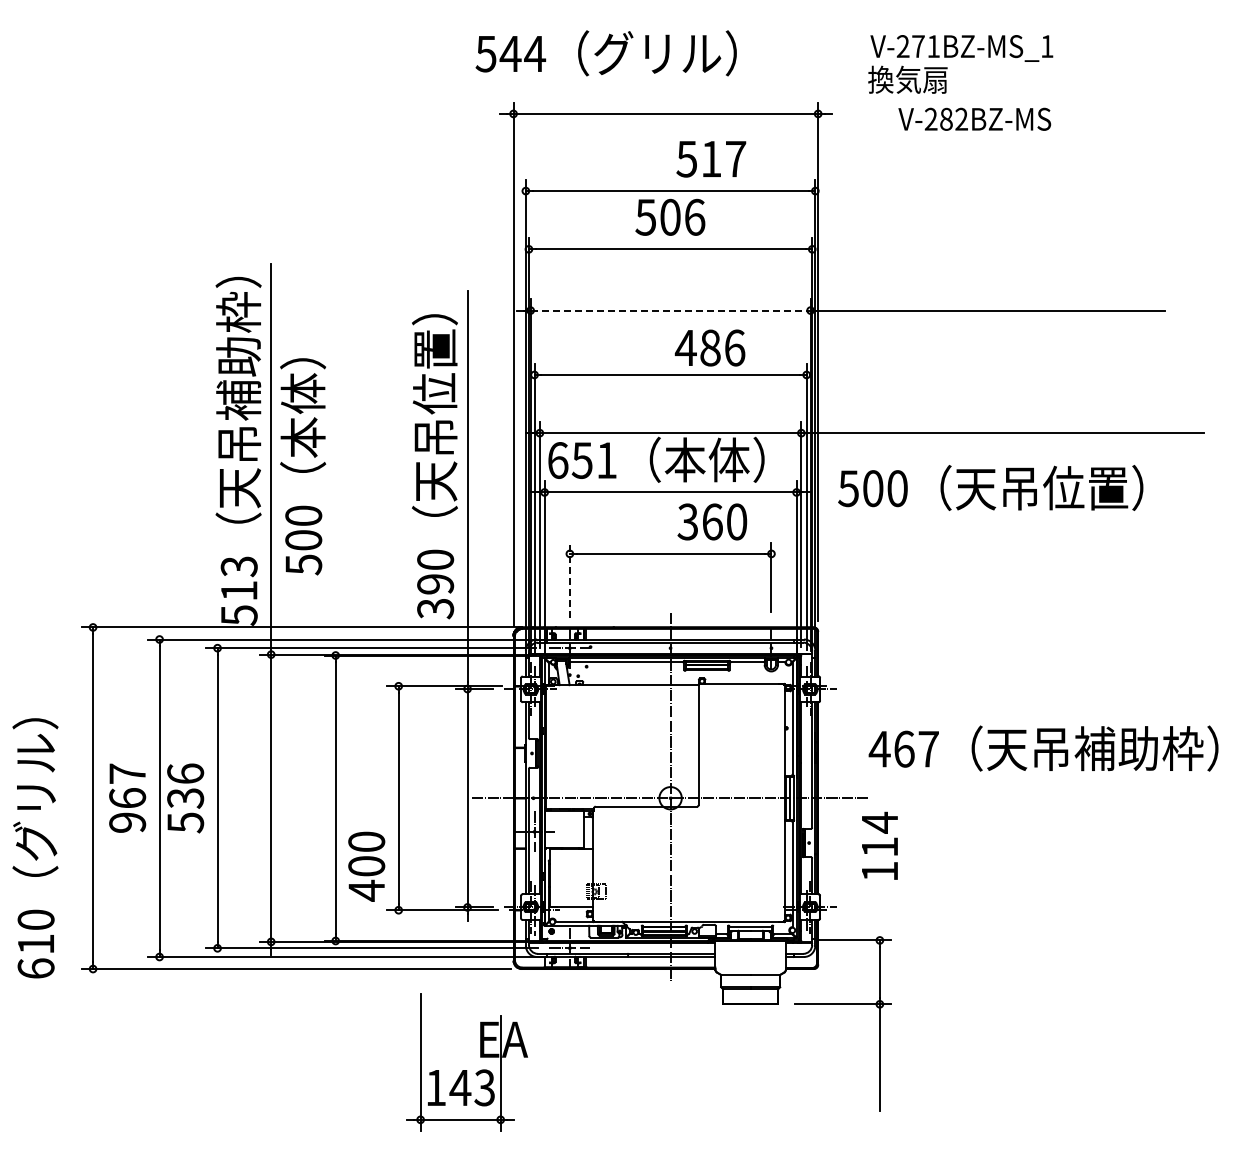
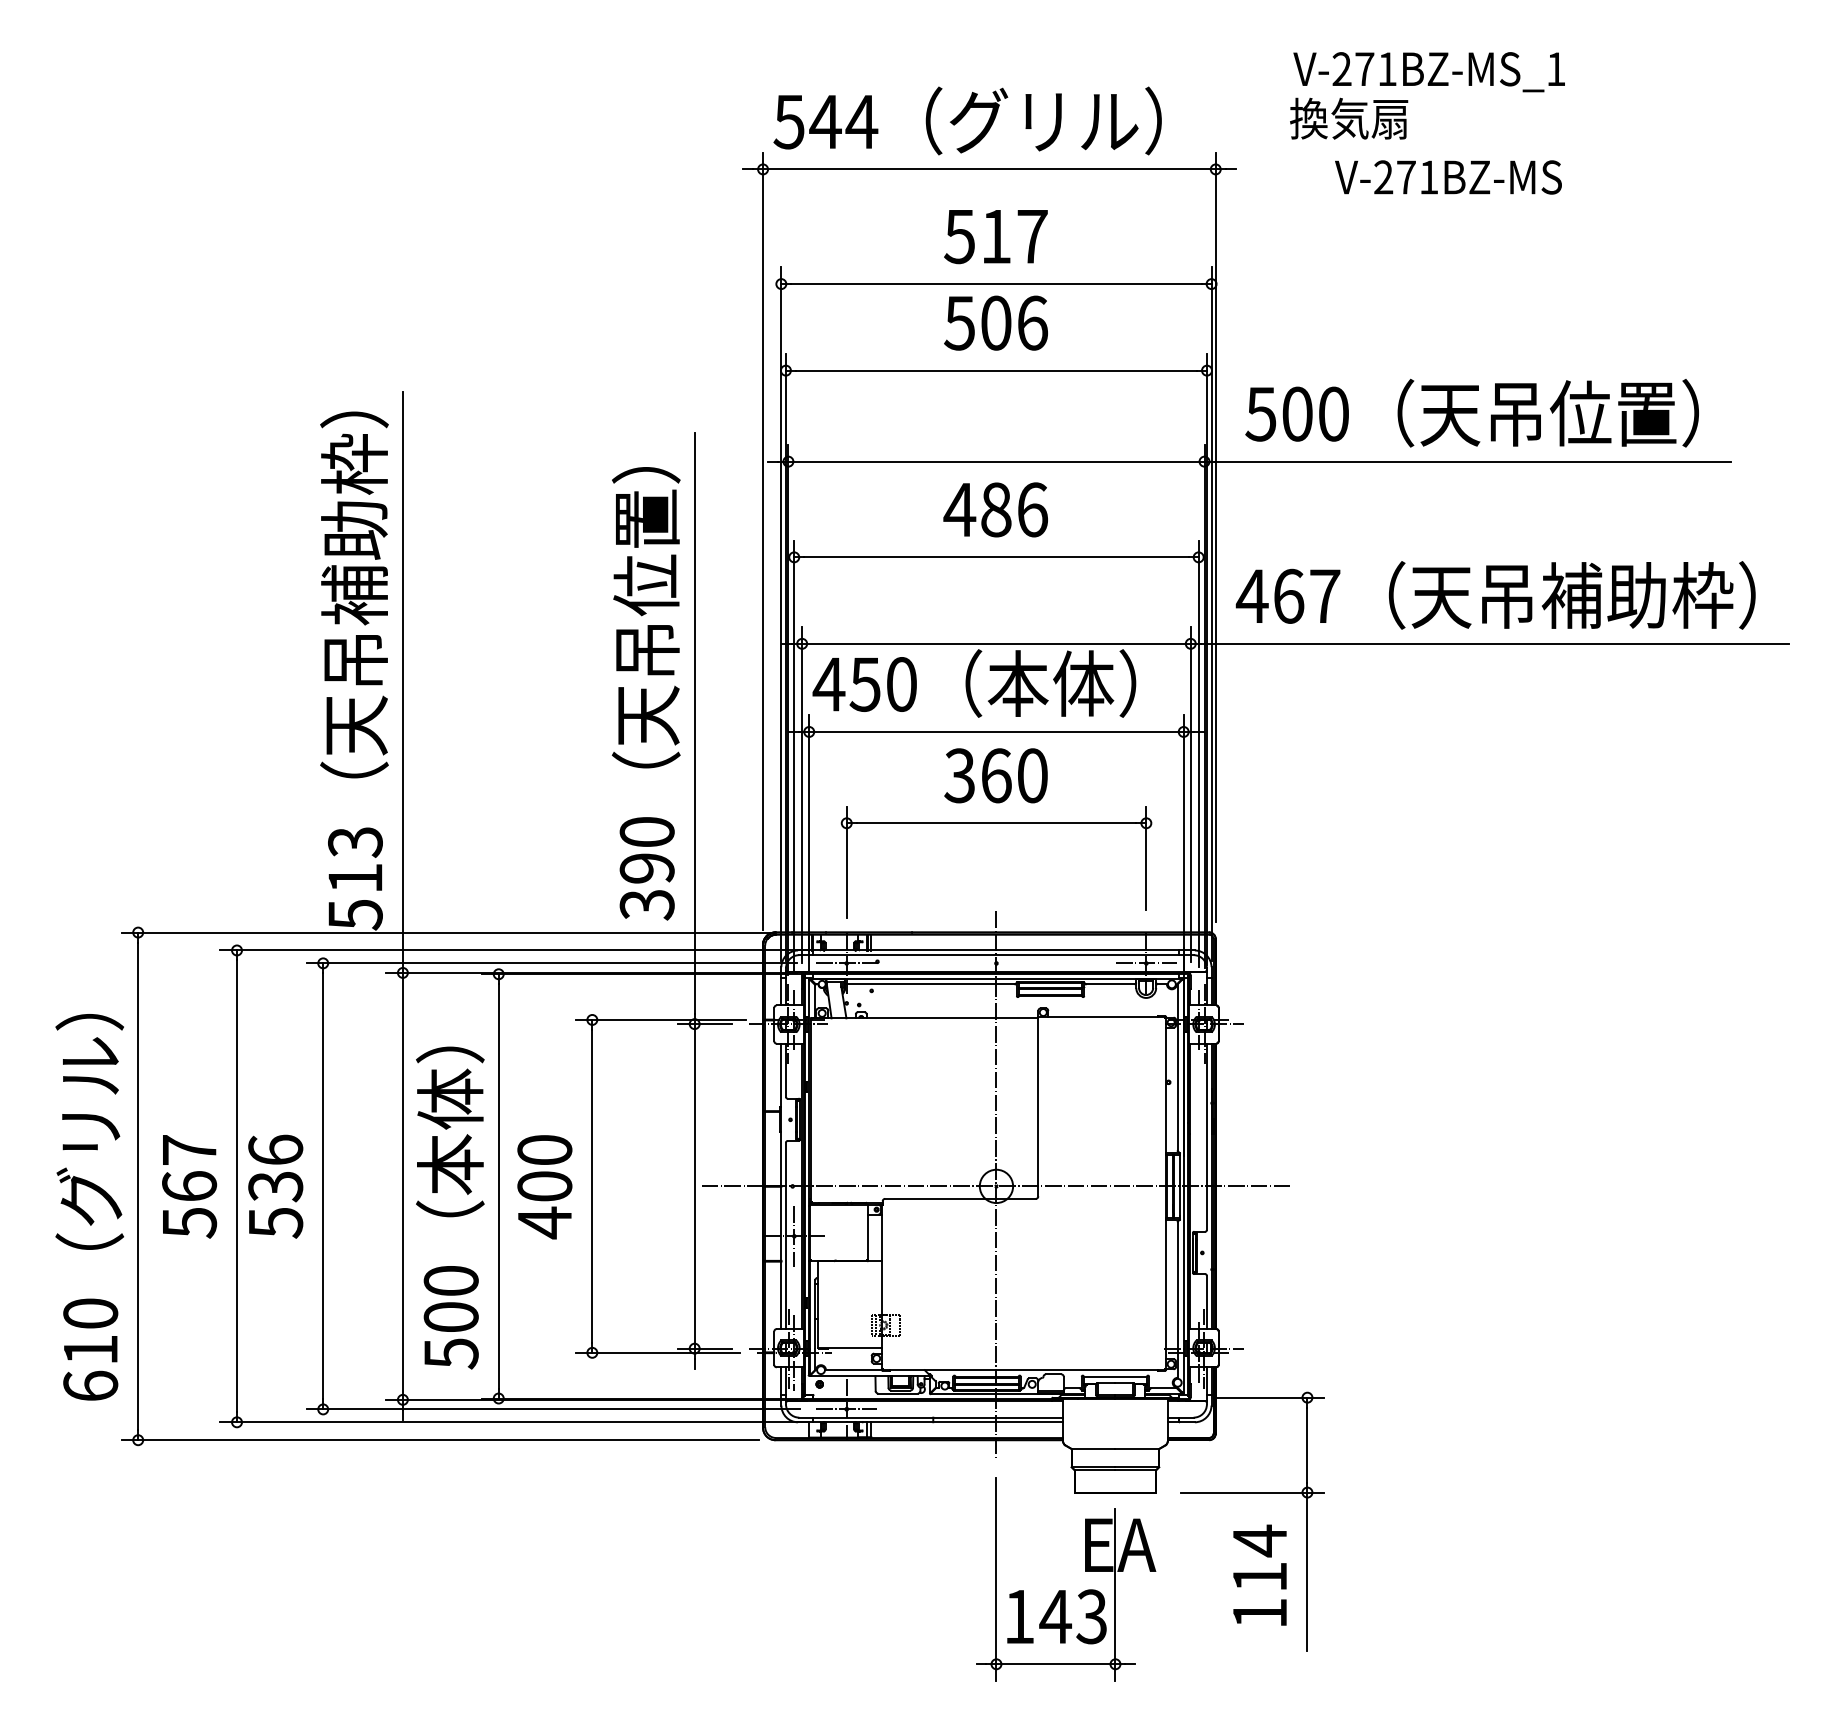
text: (605, 53) -> (966, 121), moved
text: (953, 118) -> (1416, 176), V-282BZ-MS -> V-271BZ-MS
text: (711, 159) -> (996, 237), moved
line: (670, 310) -> (996, 461), dashed -> solid
text: (709, 347) -> (994, 509), moved
text: (581, 460) -> (864, 684), 651 -> 450
text: (303, 466) -> (450, 1207), moved
text: (990, 487) -> (1471, 412), moved
text: (712, 521) -> (996, 775), moved
line: (569, 580) -> (846, 862), dashed -> solid
line: (770, 648) -> (1144, 963), added
text: (1043, 748) -> (1495, 595), moved
text: (127, 822) -> (189, 1222), 967 -> 567
text: (879, 845) -> (1259, 1574), moved
text: (35, 848) -> (89, 1207), moved
text: (366, 866) -> (544, 1186), moved
part: (466, 1070) -> (1064, 1590), moved

